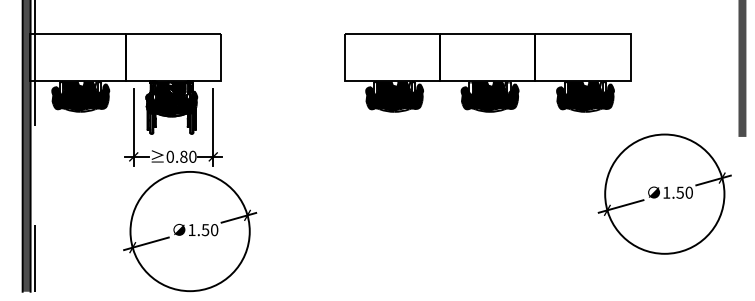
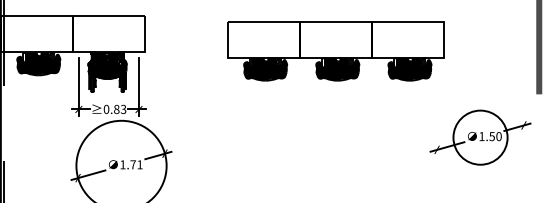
part: (487, 72) -> (335, 50), moved
text: (192, 156) -> (123, 109), 0.80 -> 0.83
circle: (664, 193) -> (480, 137), size x0.6
text: (209, 230) -> (136, 165), 1.50 -> 1.71

